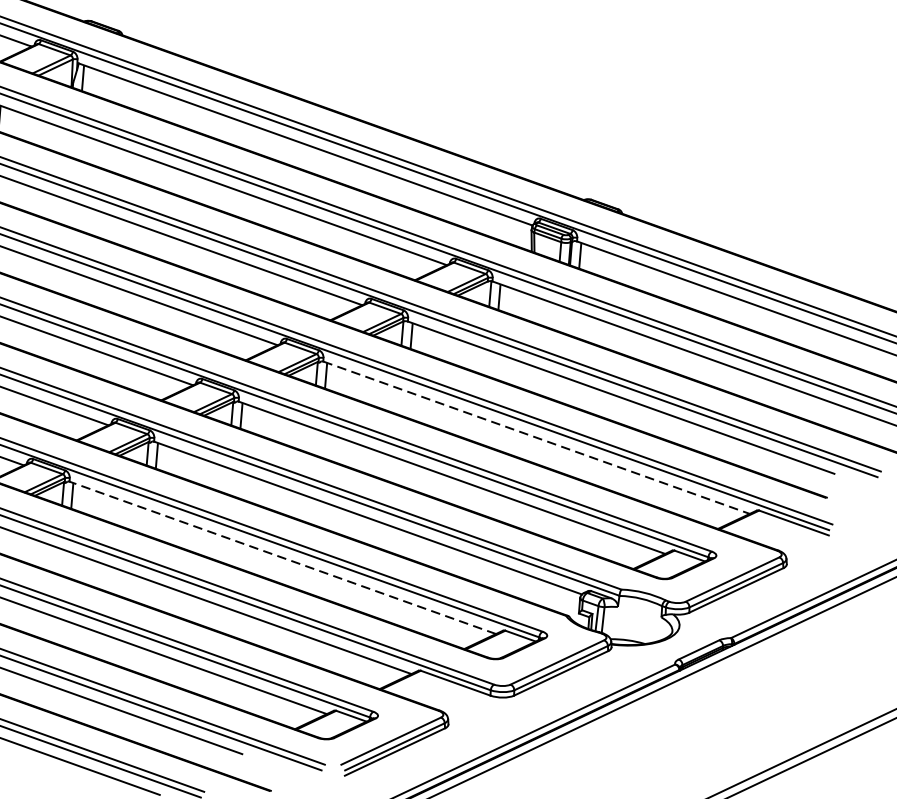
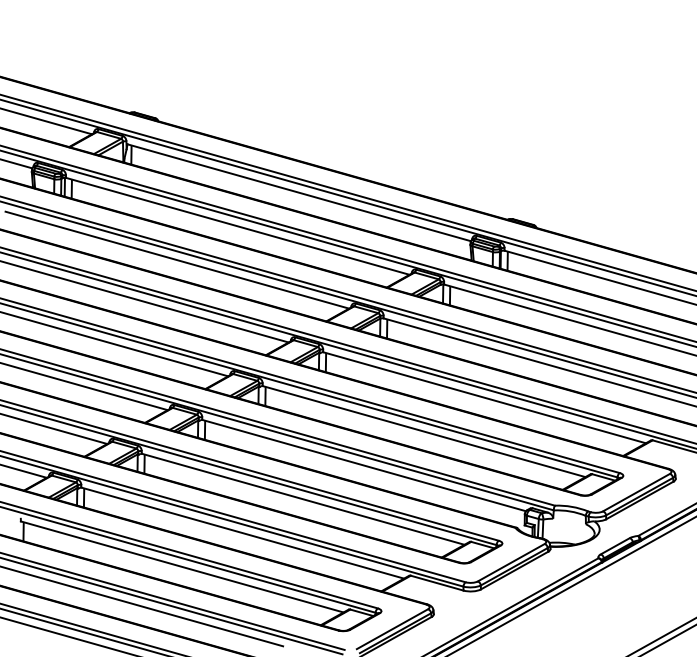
line: (536, 437) -> (484, 397), dashed -> solid
line: (283, 558) -> (303, 499), dashed -> solid

